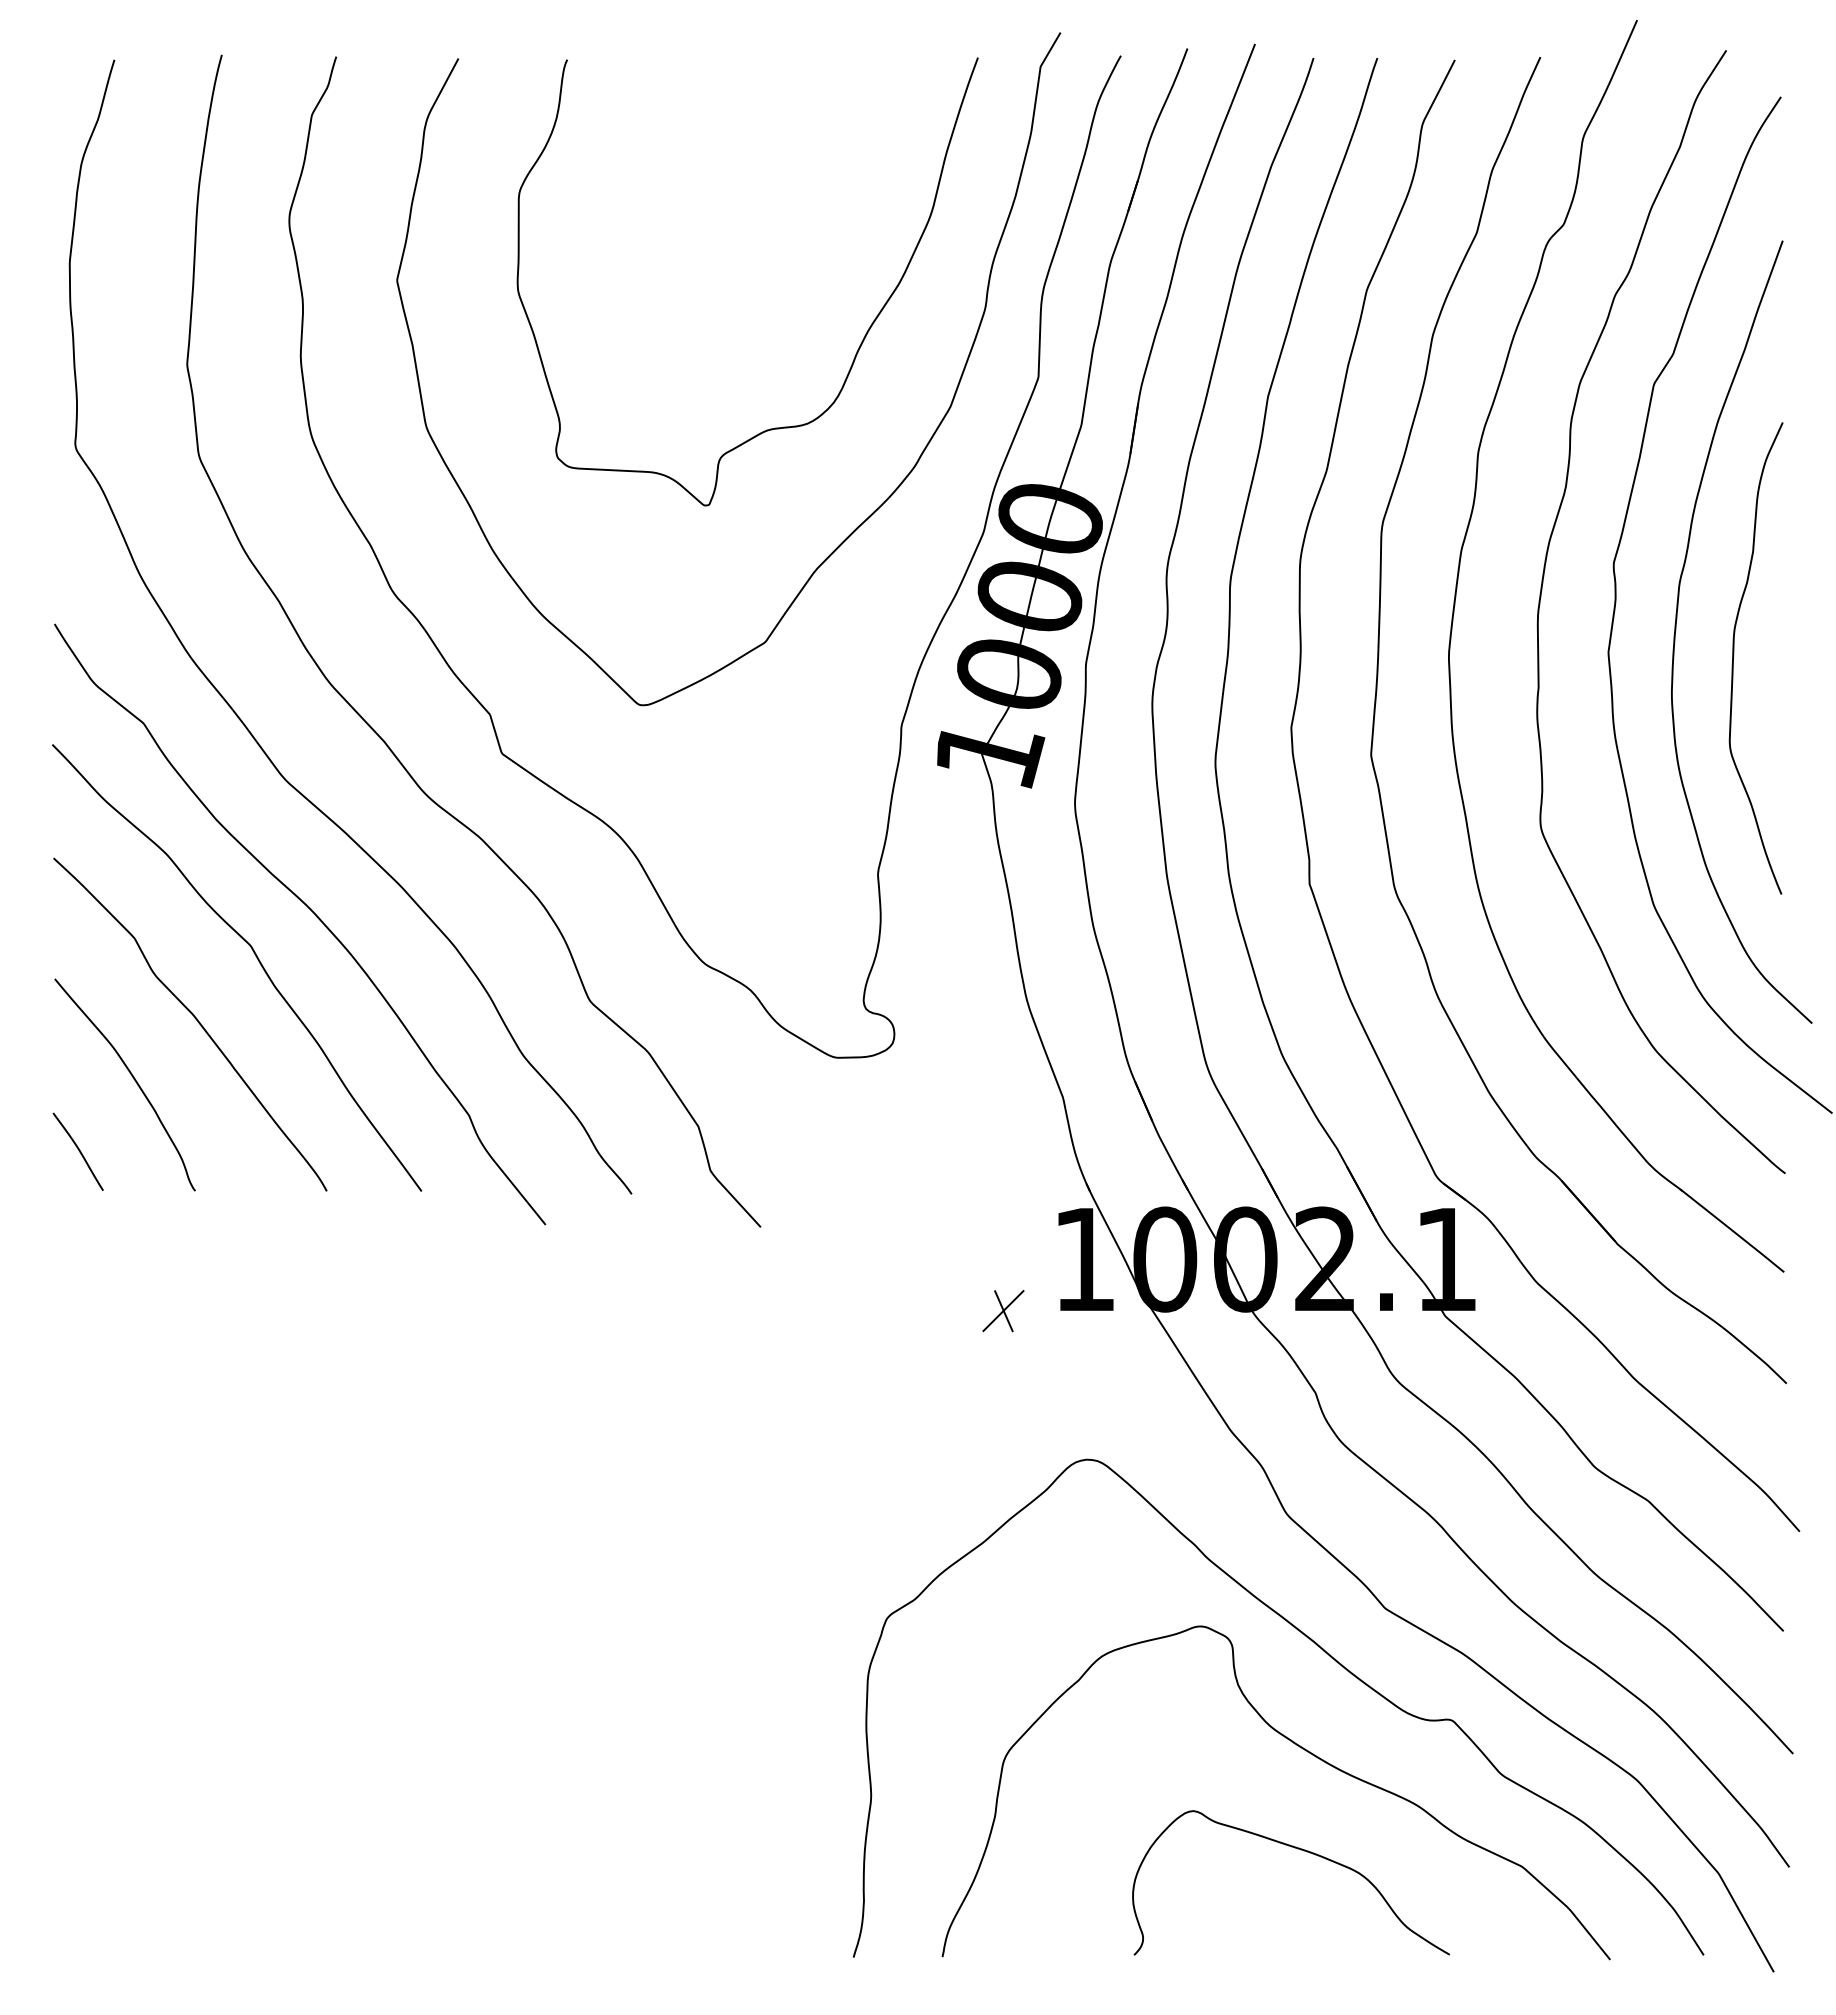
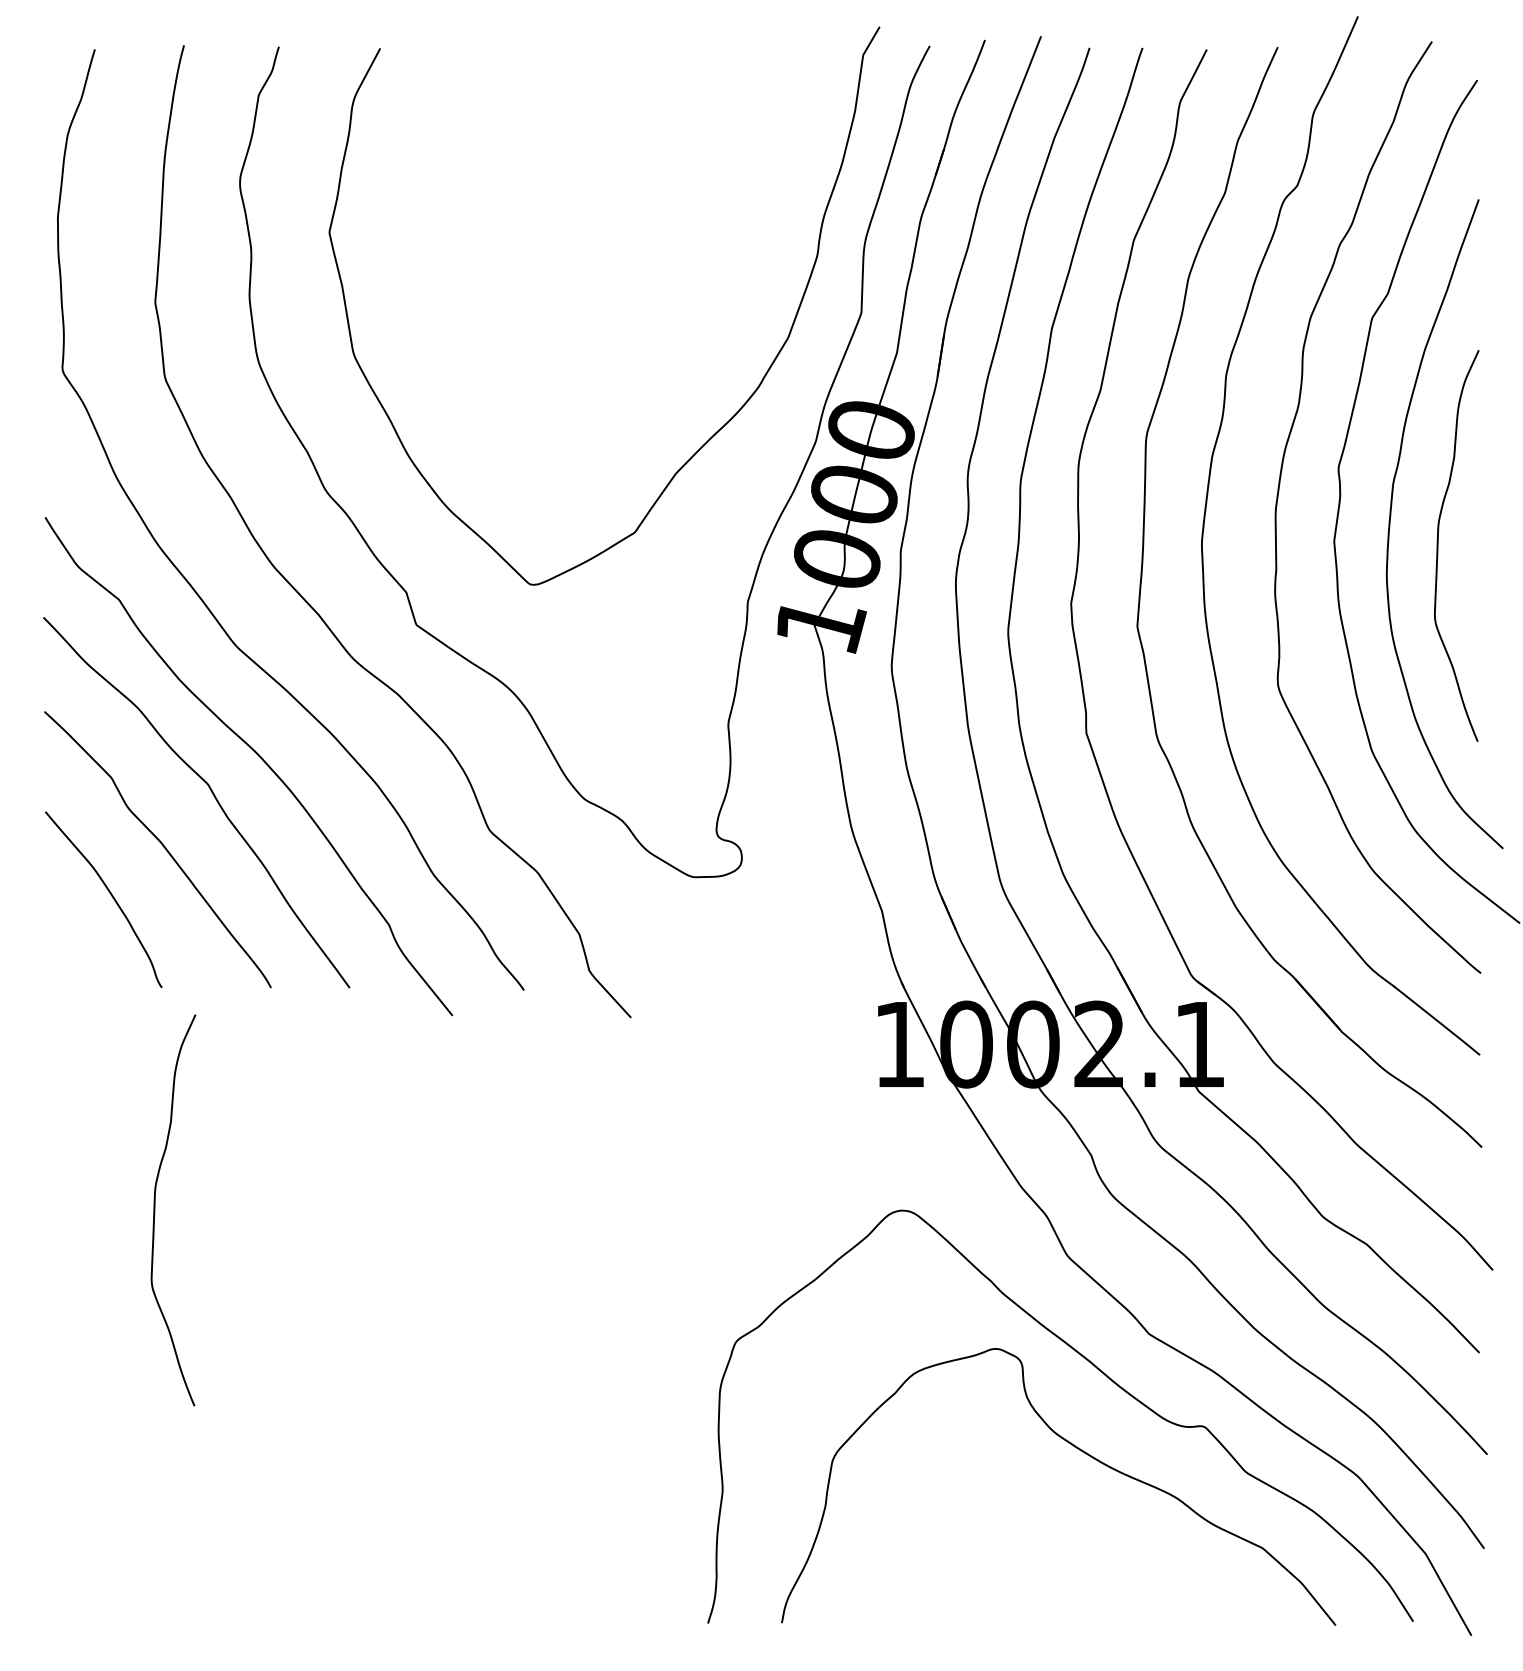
curve: (862, 339) -> (715, 281), removed
curve: (78, 1150) -> (65, 954), removed
part: (1003, 1311) -> (832, 1087), removed
curve: (187, 1456) -> (155, 1207), added
curve: (1297, 1849) -> (1076, 1533), removed

